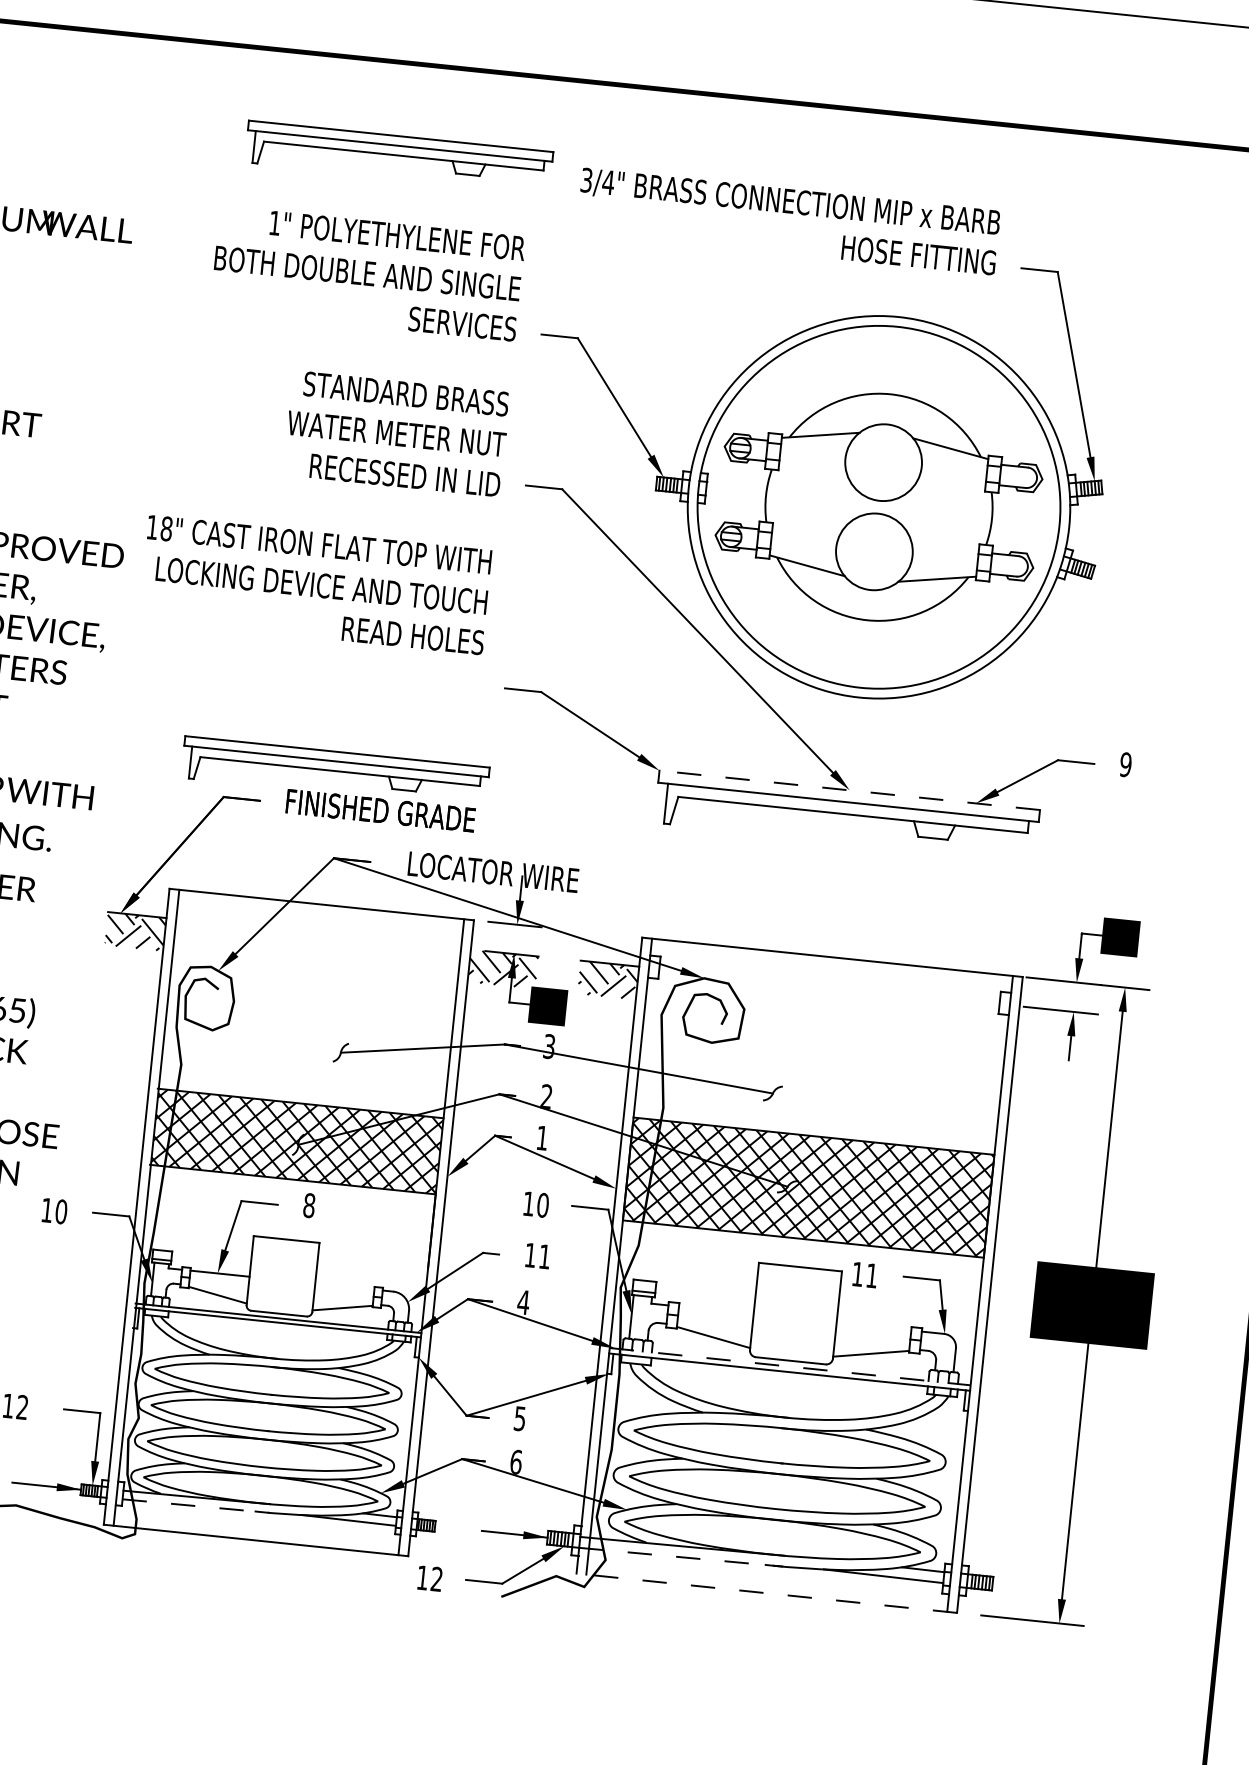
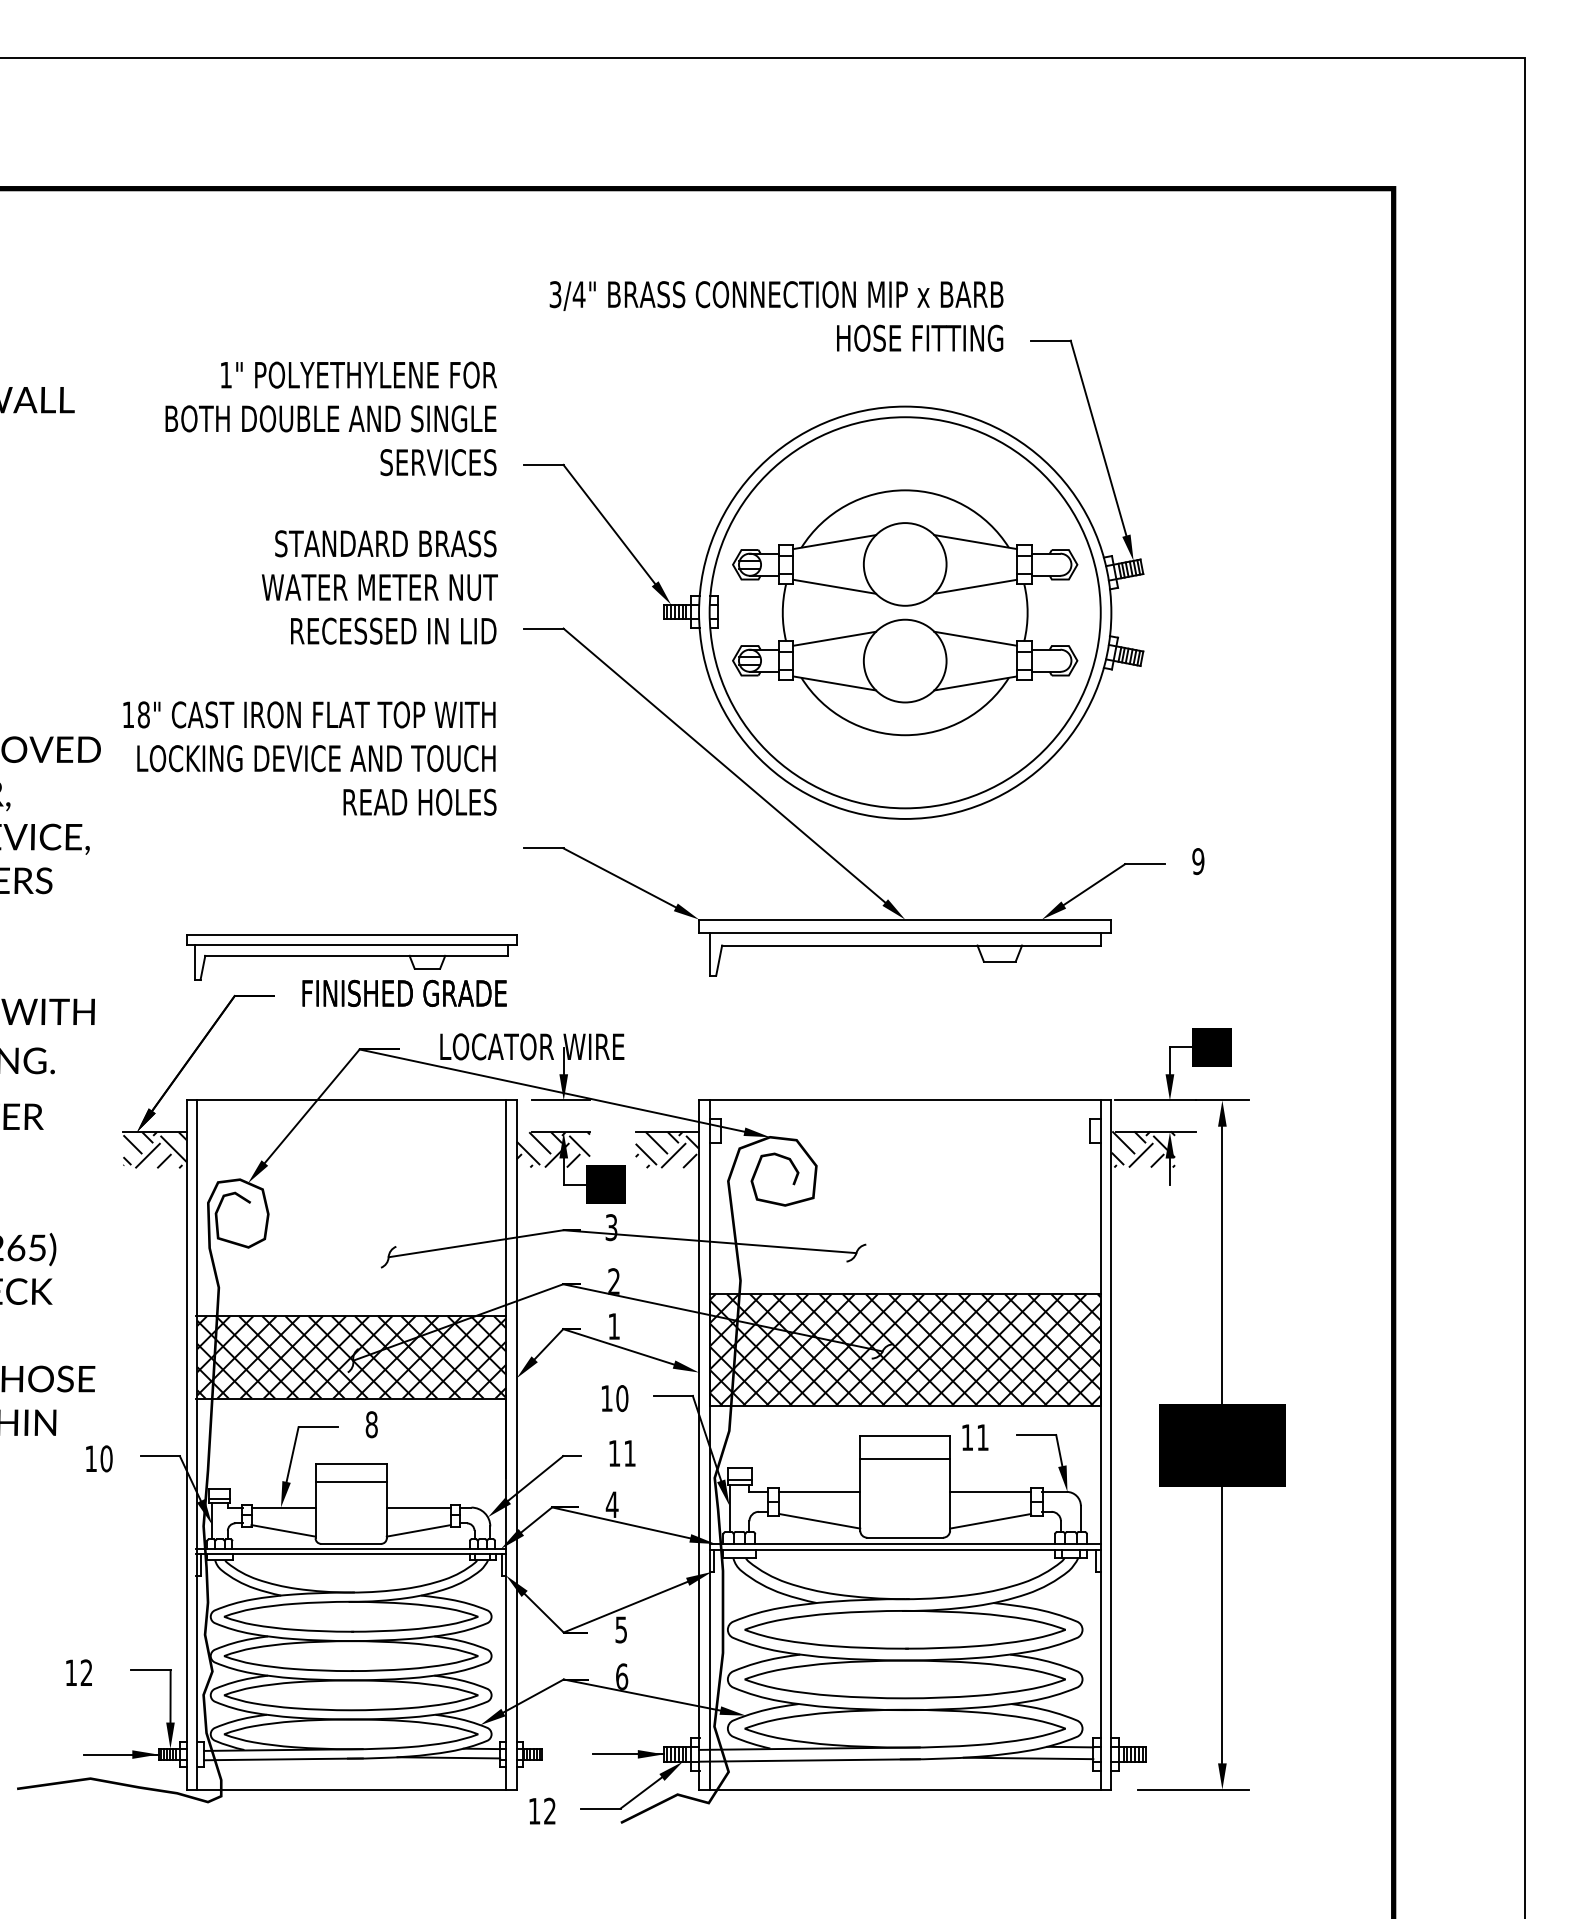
part: (398, 157) -> (351, 290), removed
line: (816, 476) -> (834, 586), added
line: (946, 489) -> (975, 586), added
line: (811, 524) -> (834, 638), added
line: (941, 537) -> (975, 638), added
line: (849, 790) -> (904, 919), dashed -> solid
hatch: (1047, 1025) -> (1143, 1149), added
line: (284, 1256) -> (350, 1481), added
line: (344, 1286) -> (418, 1507), added
line: (798, 1288) -> (905, 1459), added
line: (716, 1309) -> (819, 1491), added
line: (873, 1326) -> (990, 1491), added
line: (790, 1367) -> (905, 1544), dashed -> solid
line: (195, 1506) -> (283, 1759), dashed -> solid
line: (681, 1557) -> (809, 1760), dashed -> solid
line: (766, 1593) -> (904, 1789), dashed -> solid

